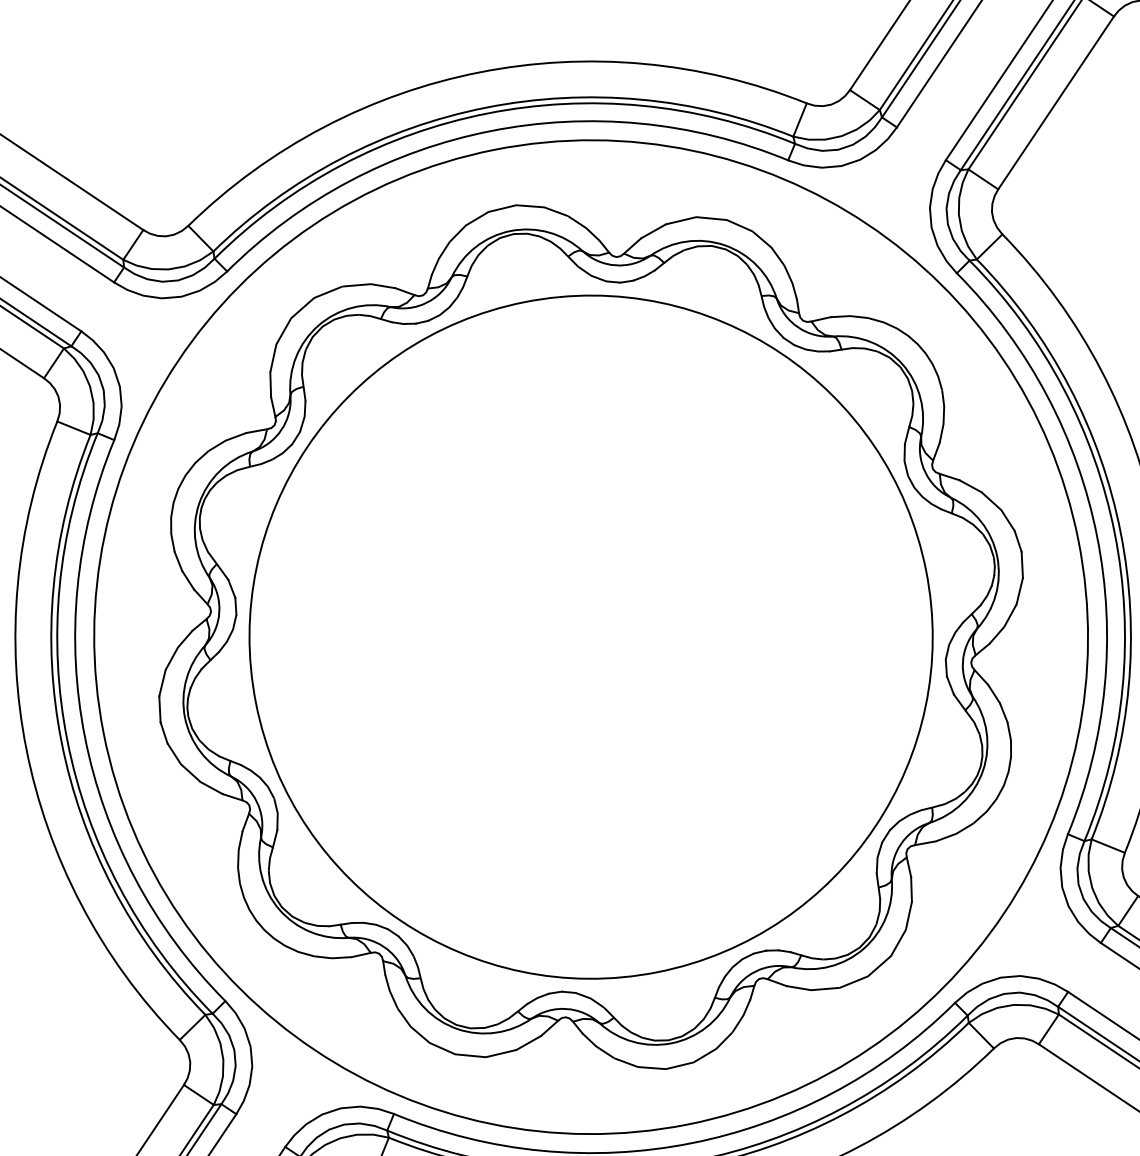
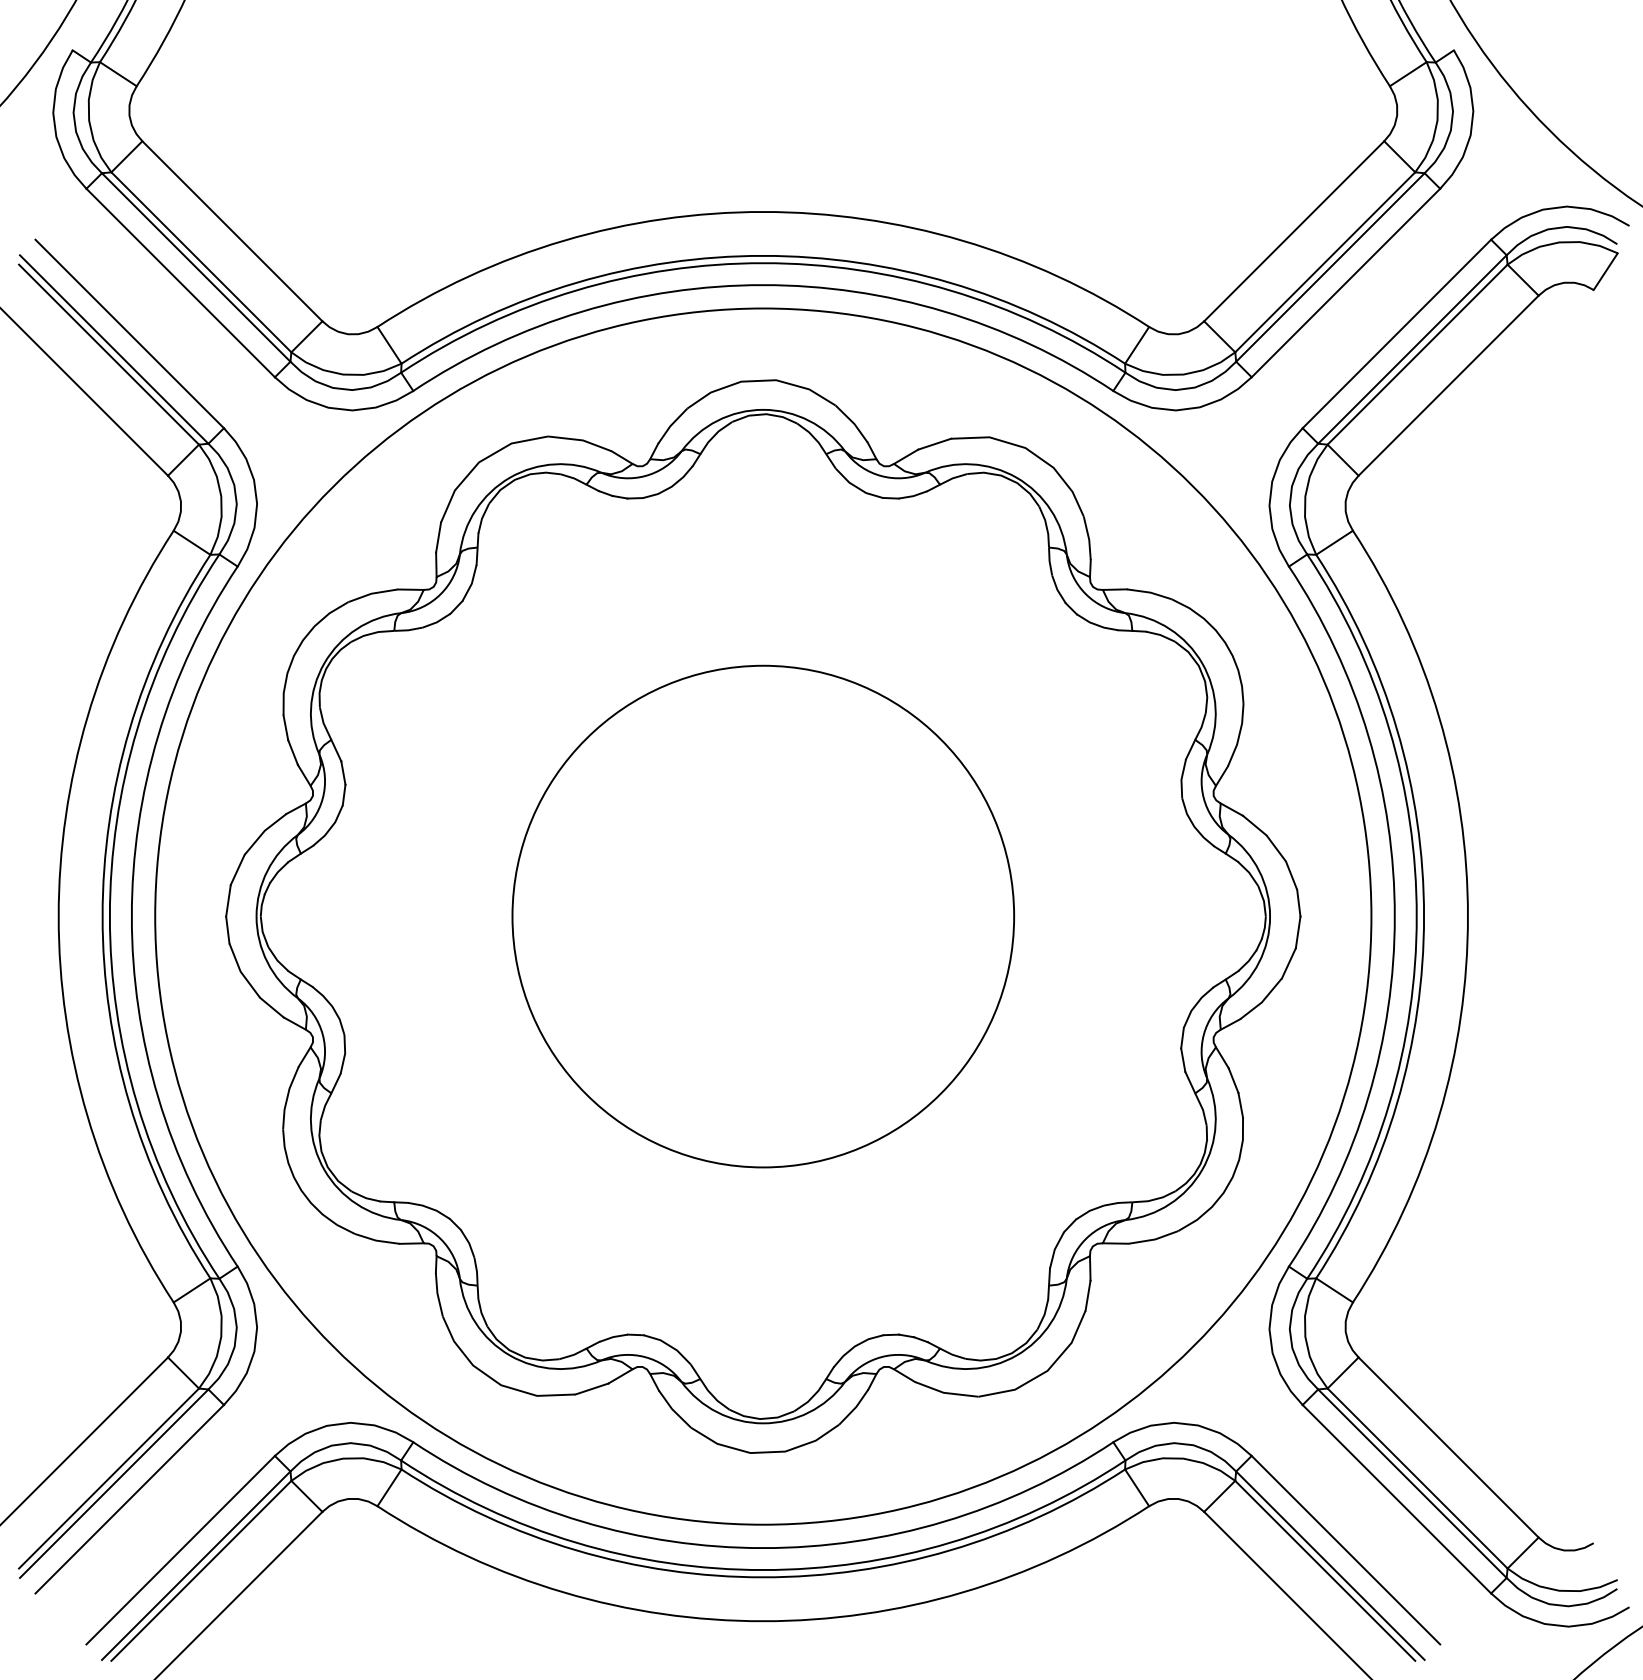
circle: (591, 637) -> (763, 916), size x0.6

